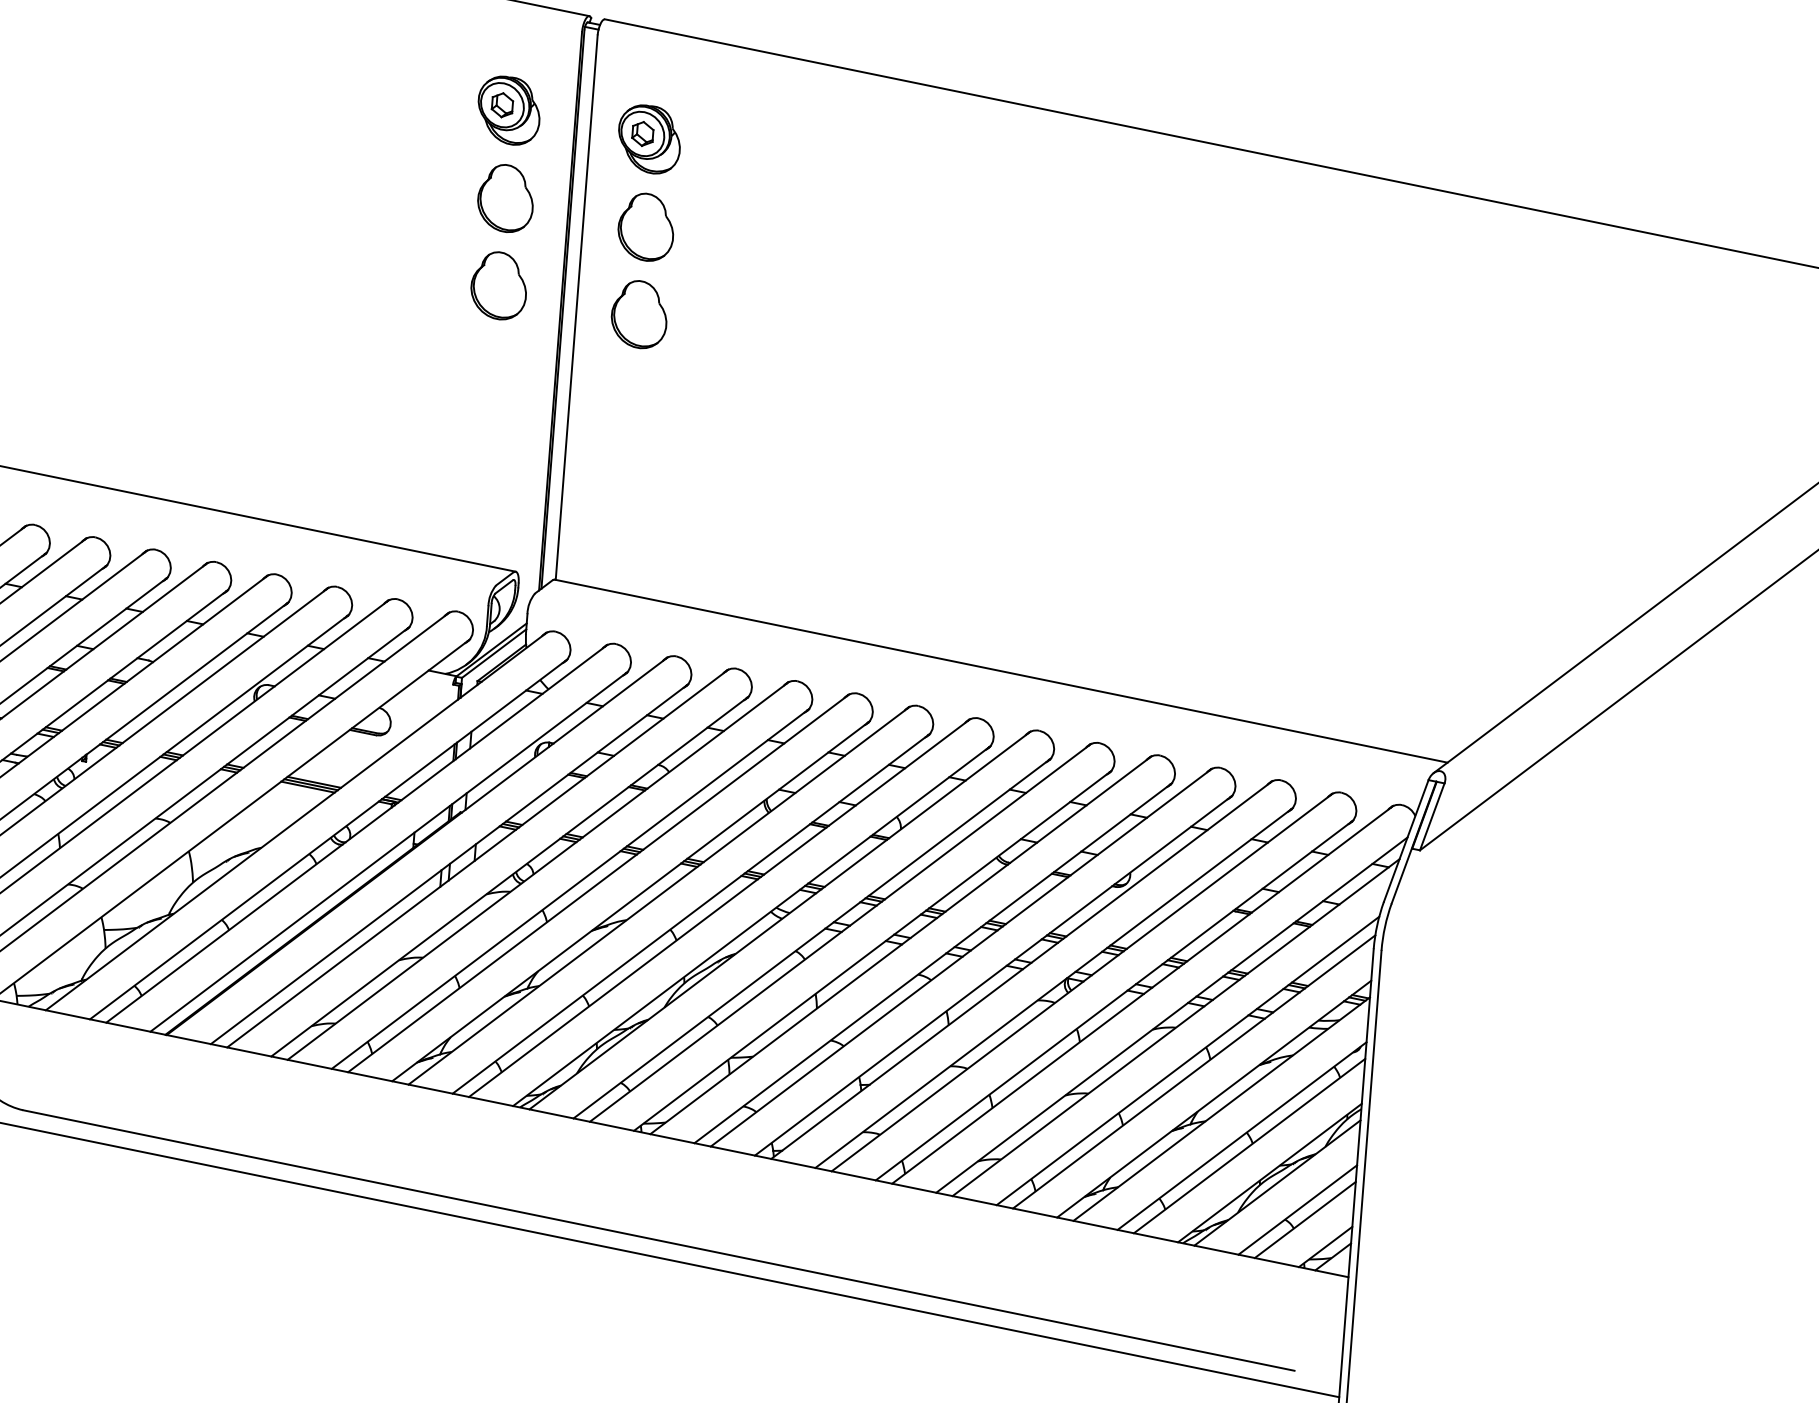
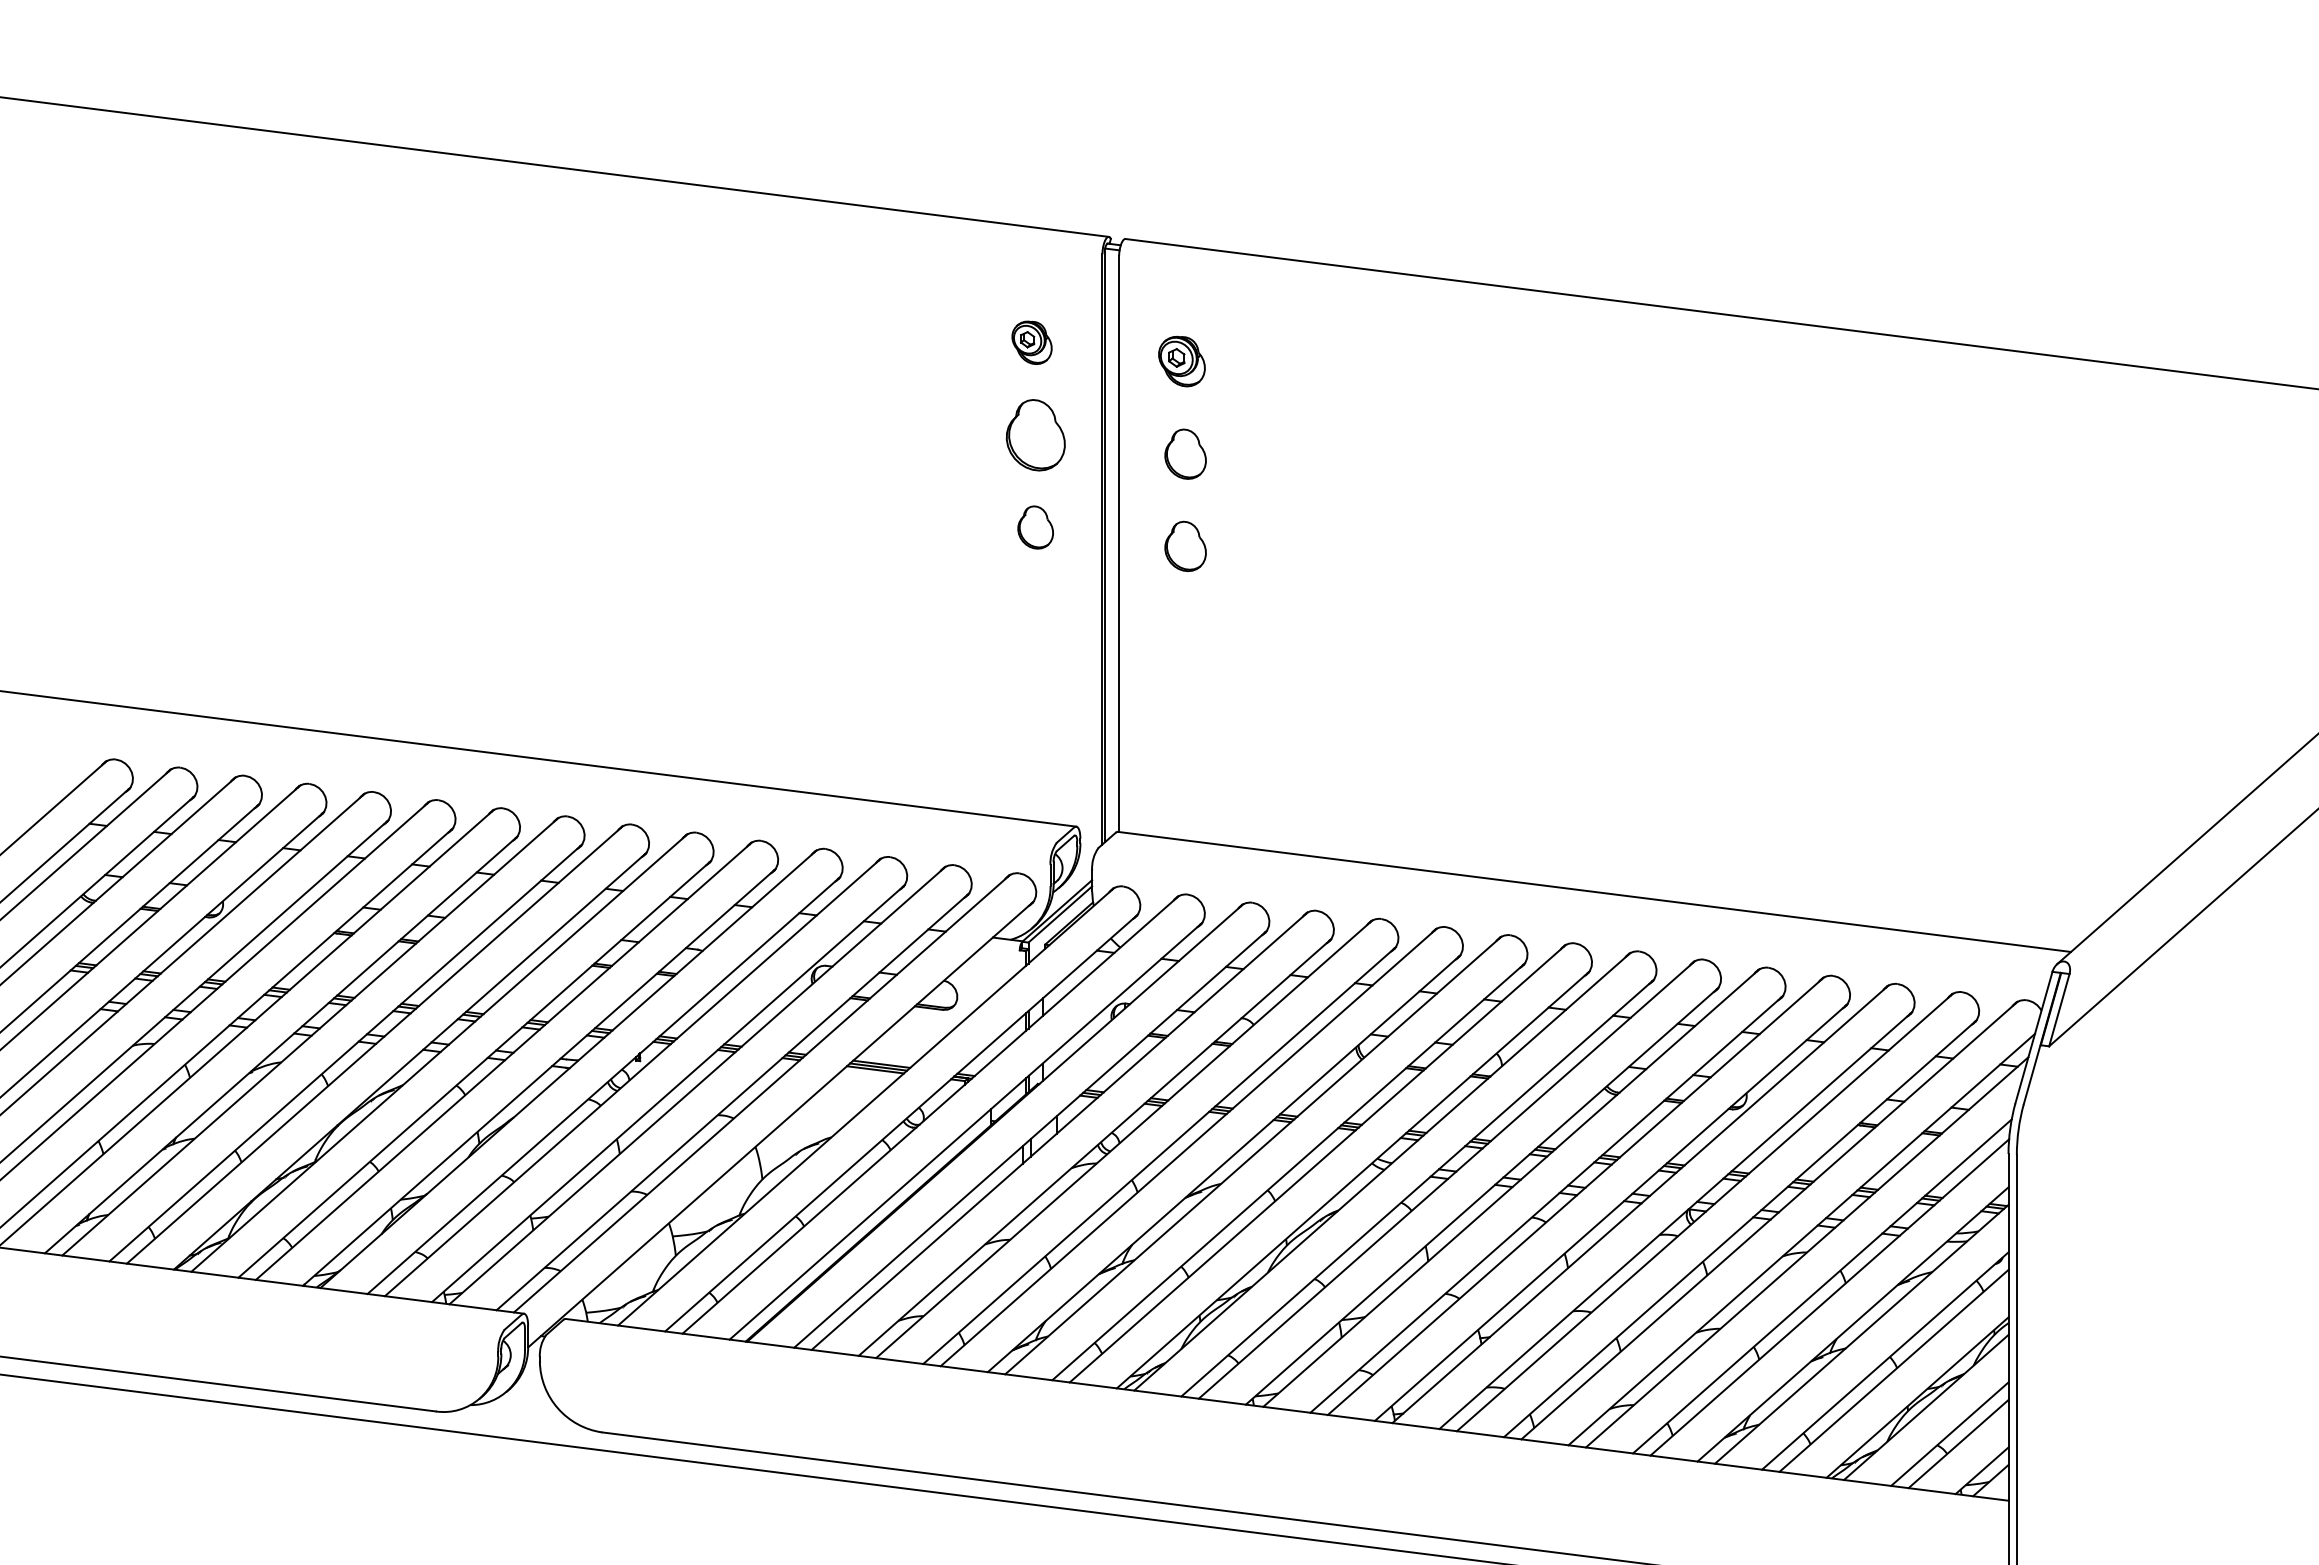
part: (508, 110) -> (1031, 342), size x0.6
part: (649, 139) -> (1181, 361), size x0.7
part: (646, 227) -> (1185, 454), size x0.7
part: (498, 285) -> (1035, 527), size x0.6
part: (639, 314) -> (1185, 546), size x0.7

